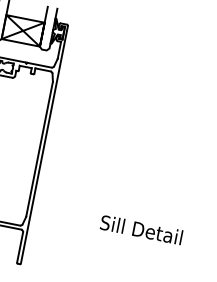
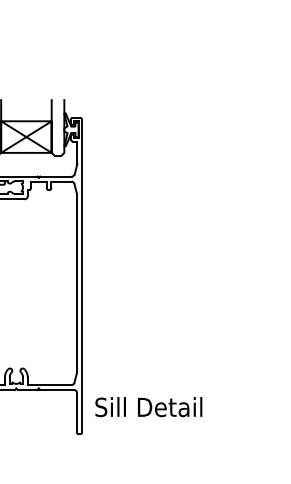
text: (141, 230) -> (148, 407), moved

